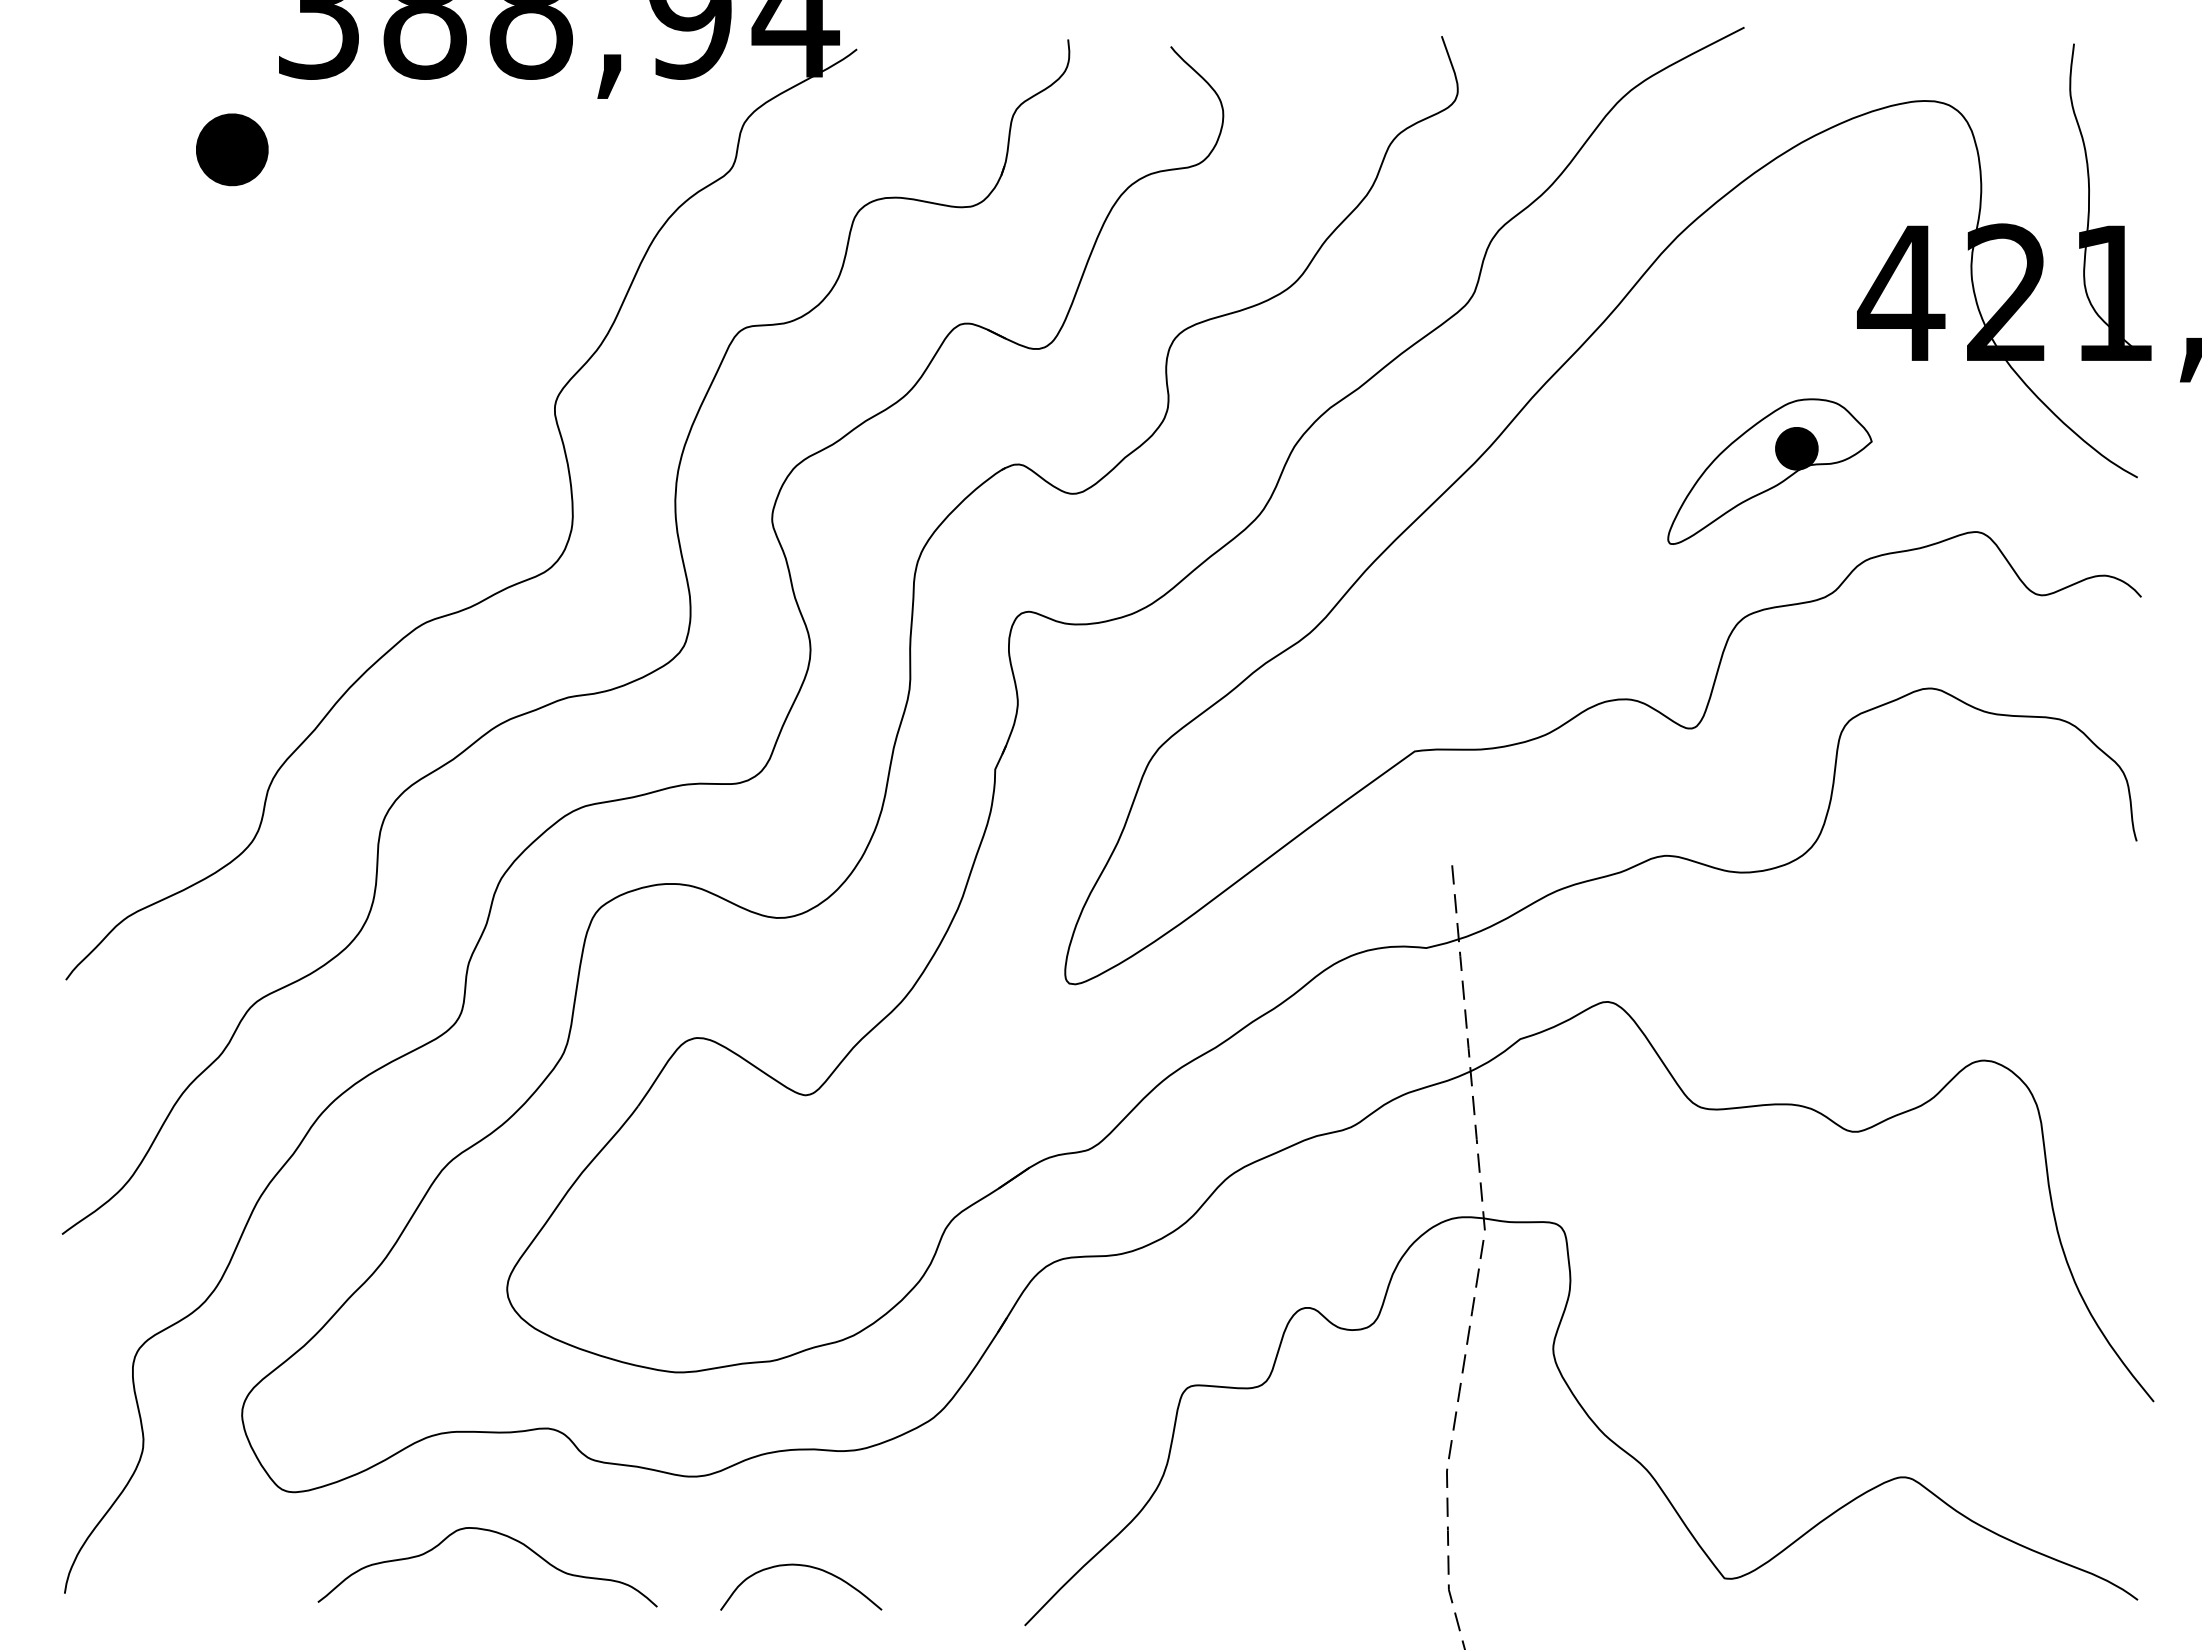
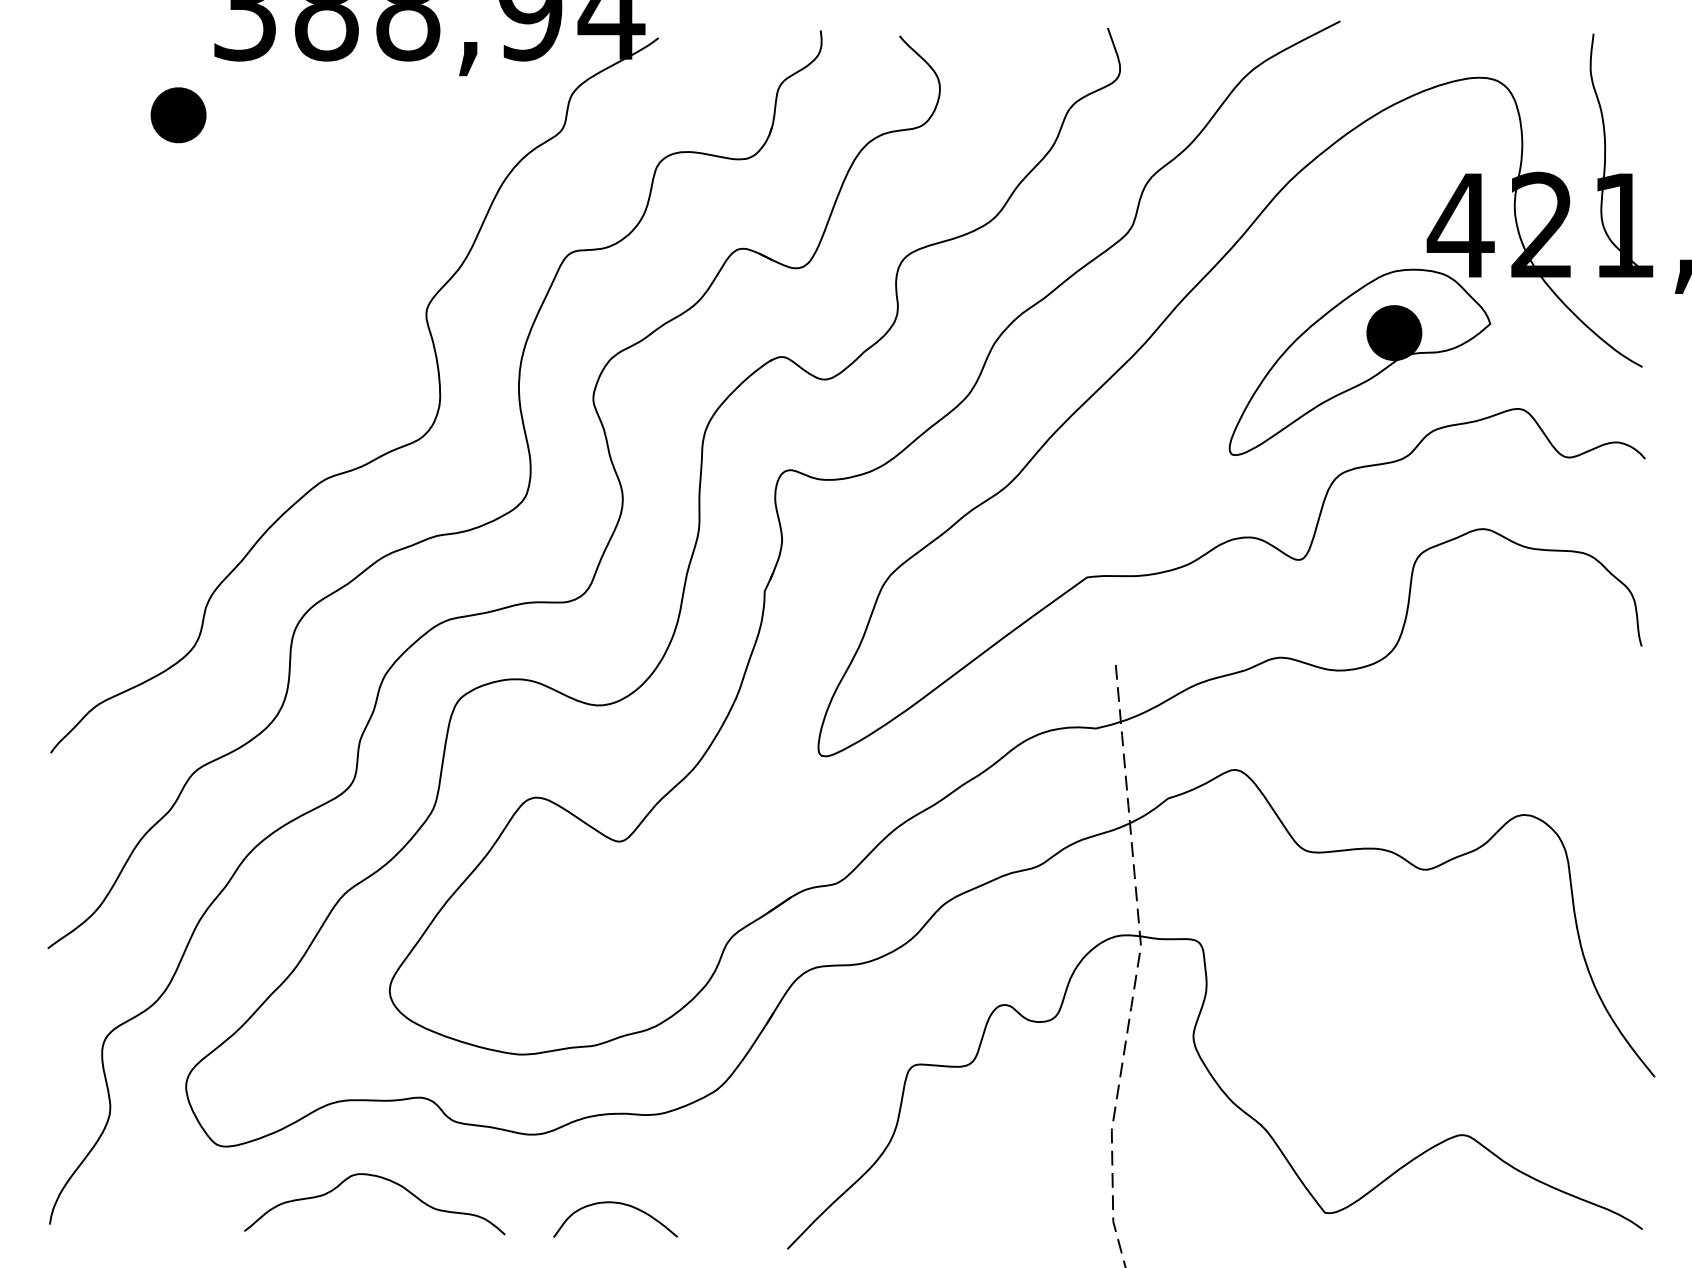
part: (1769, 471) -> (1359, 362), size x1.67

